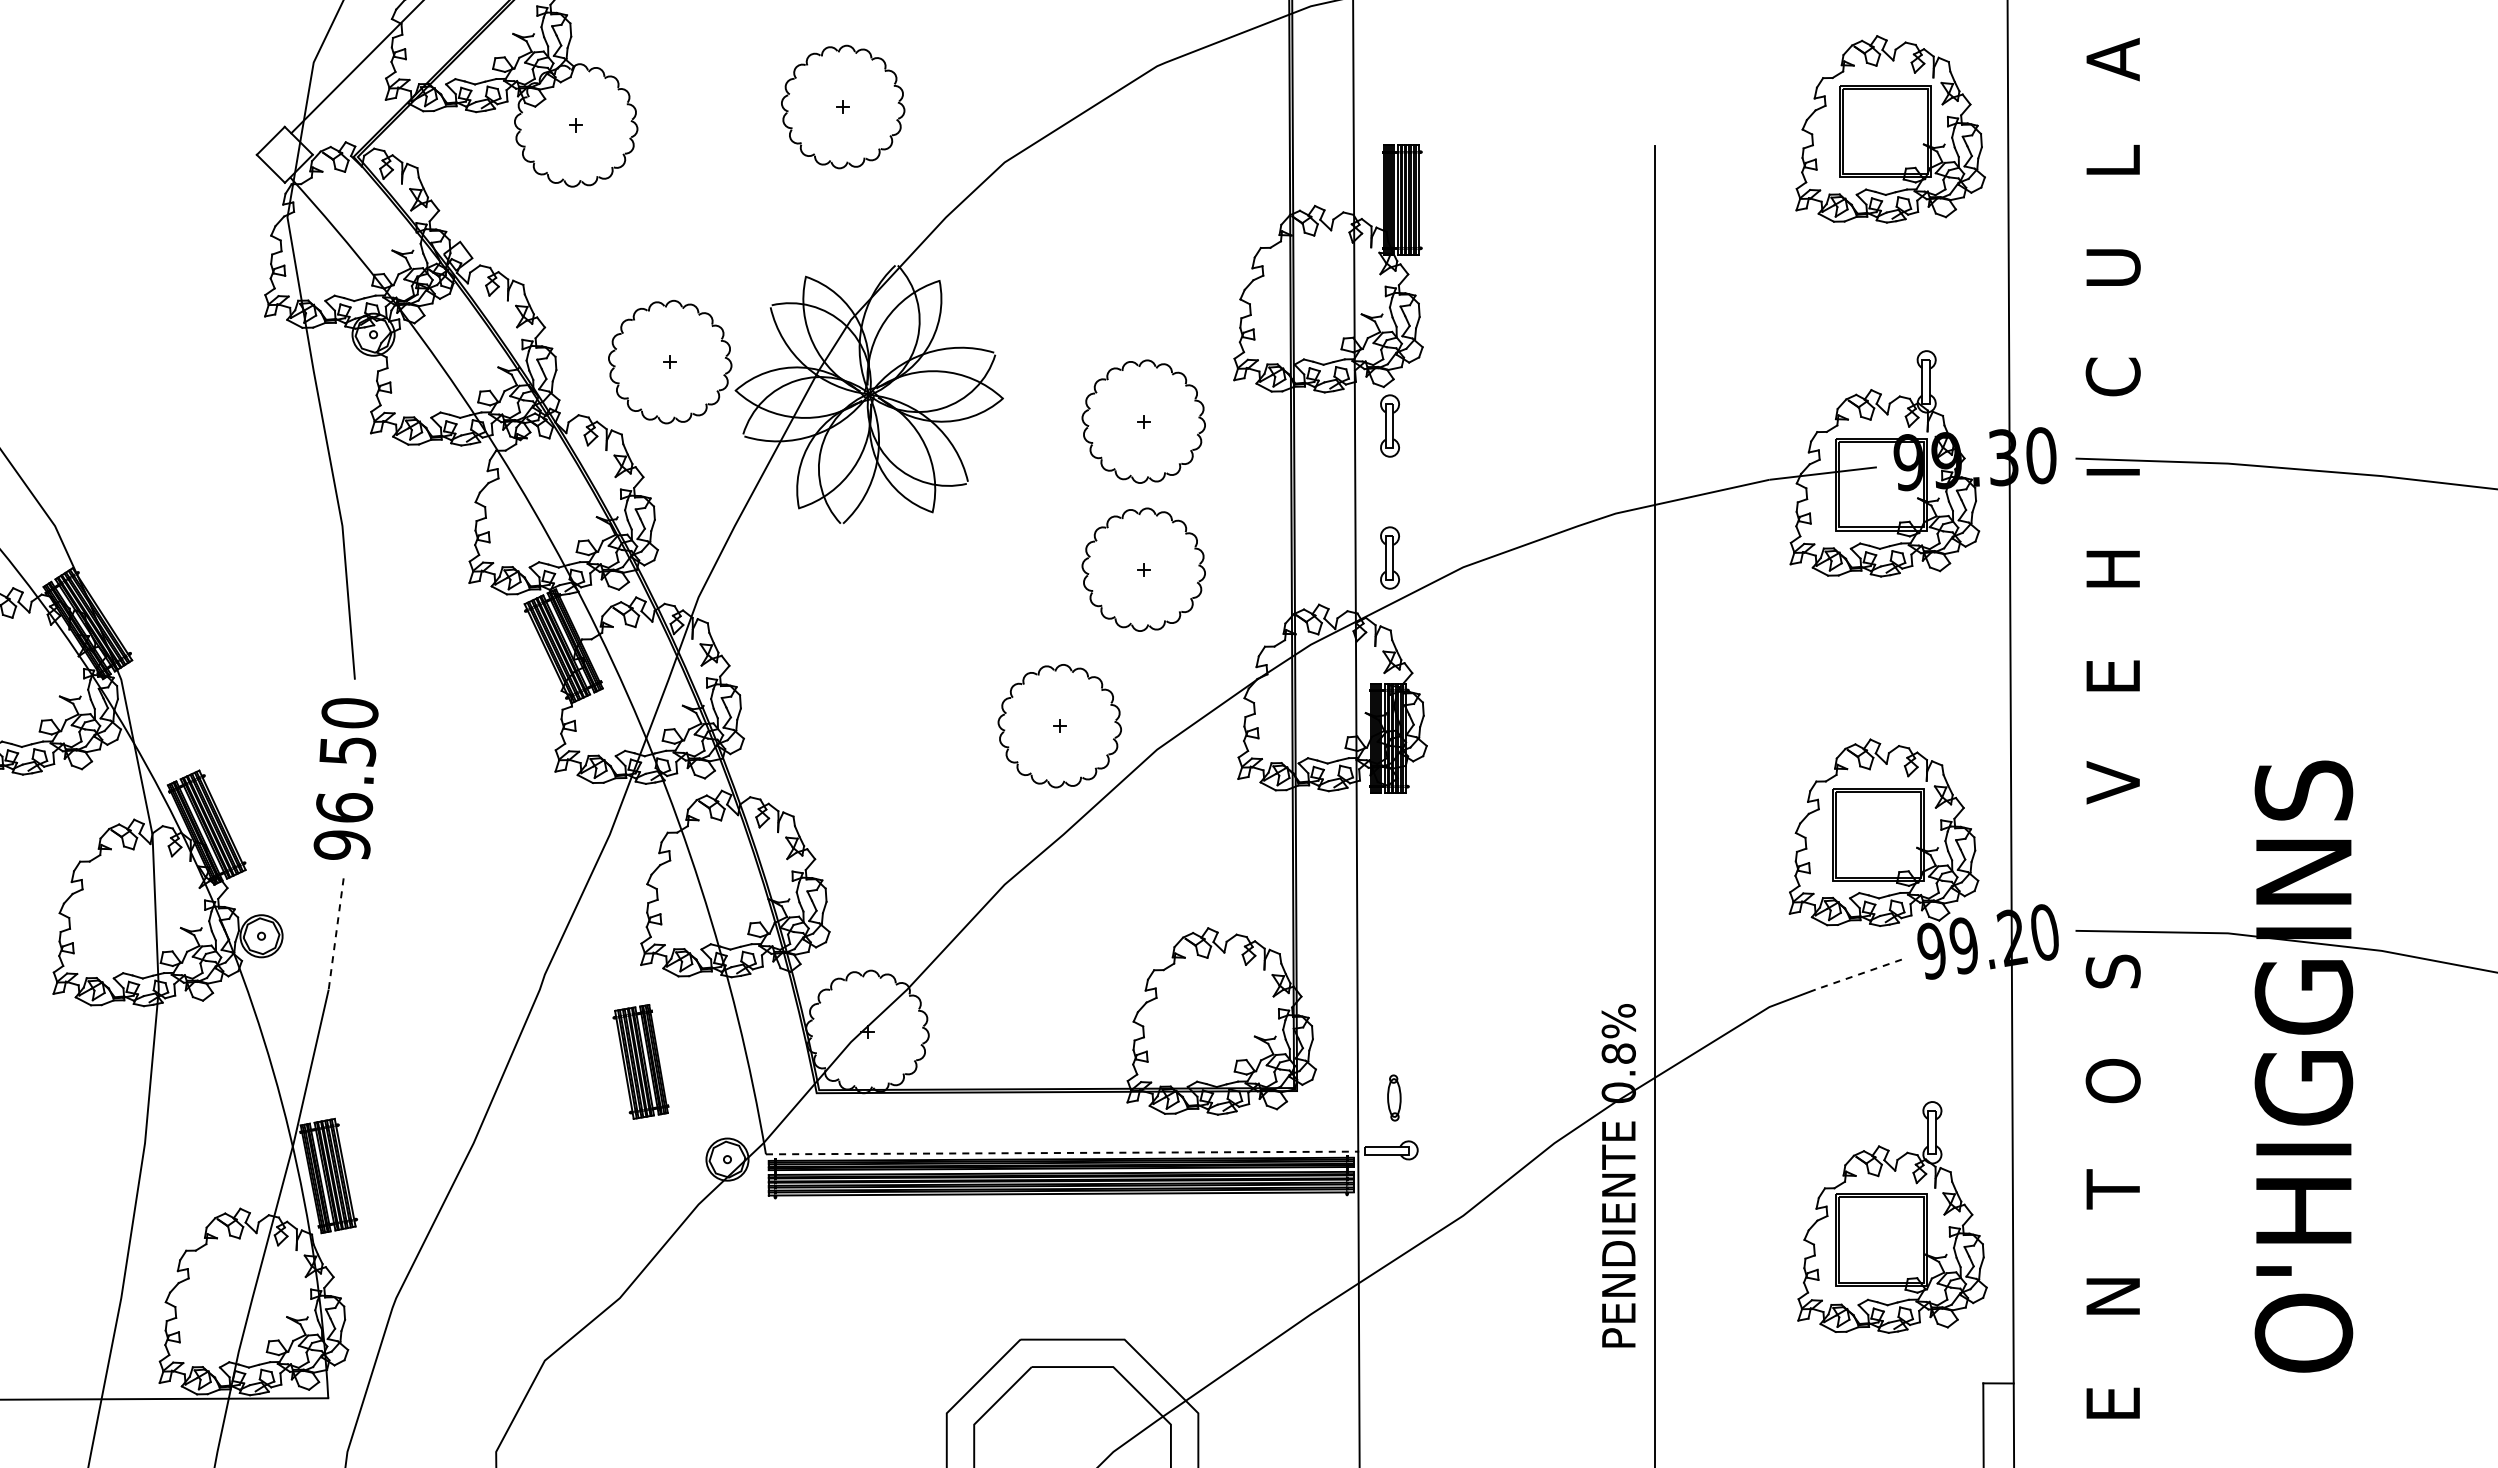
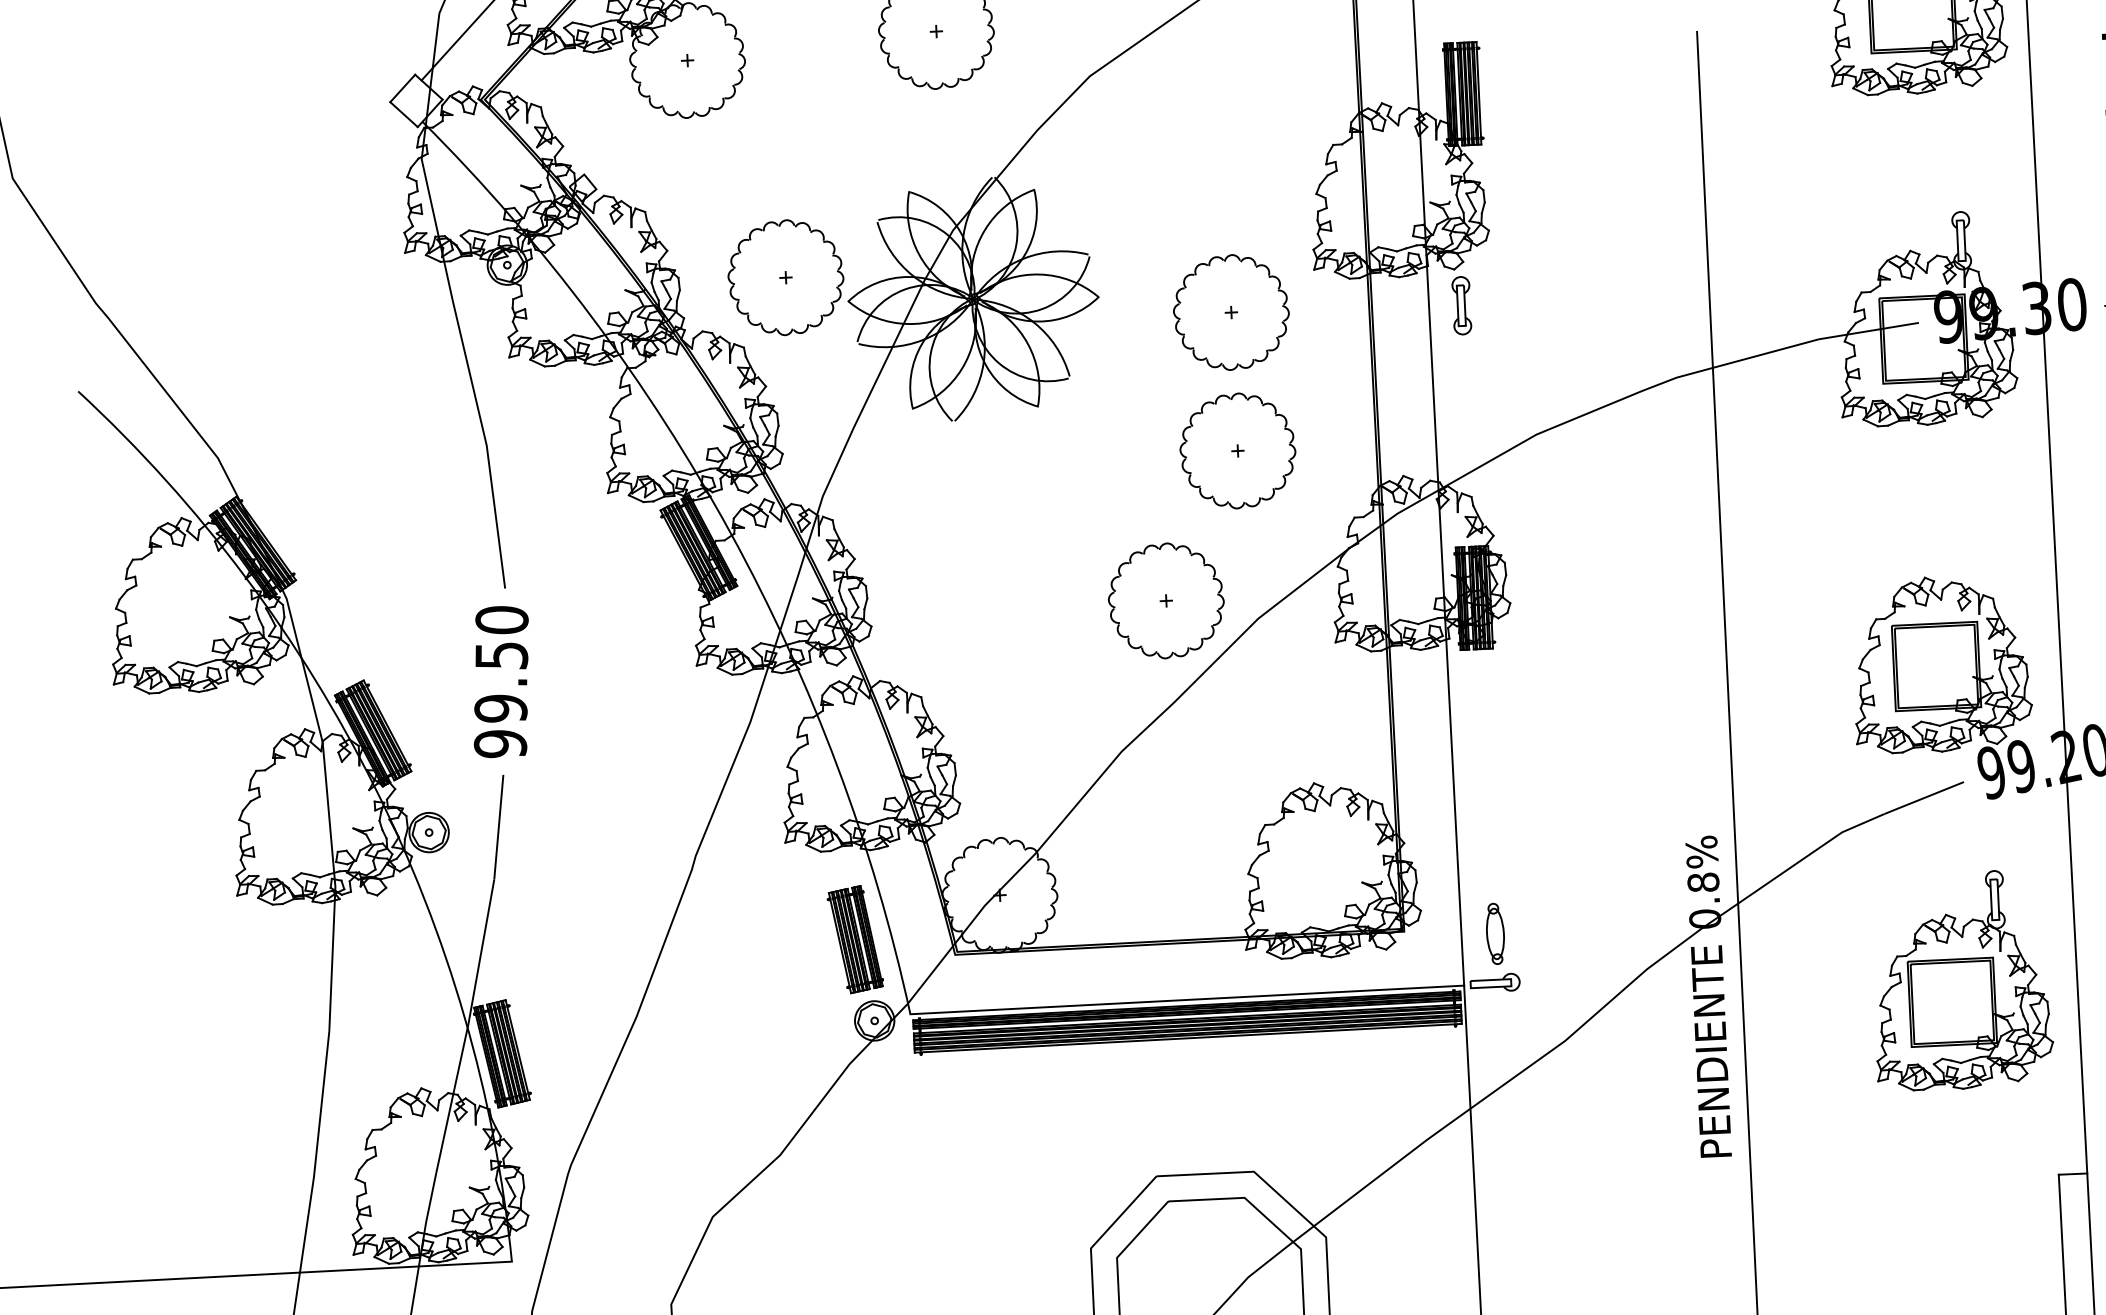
part: (1389, 557) -> (1467, 428), removed
text: (344, 807) -> (501, 708), 96.50 -> 99.50
line: (336, 934) -> (499, 827), dashed -> solid
line: (1858, 974) -> (1924, 797), dashed -> solid
part: (640, 1061) -> (854, 939), moved
part: (1394, 1097) -> (1495, 933), size x1.43
line: (1062, 1152) -> (1187, 999), dashed -> solid
part: (1892, 1217) -> (1961, 980), moved

